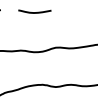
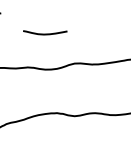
curve: (34, 12) -> (44, 33), moved

